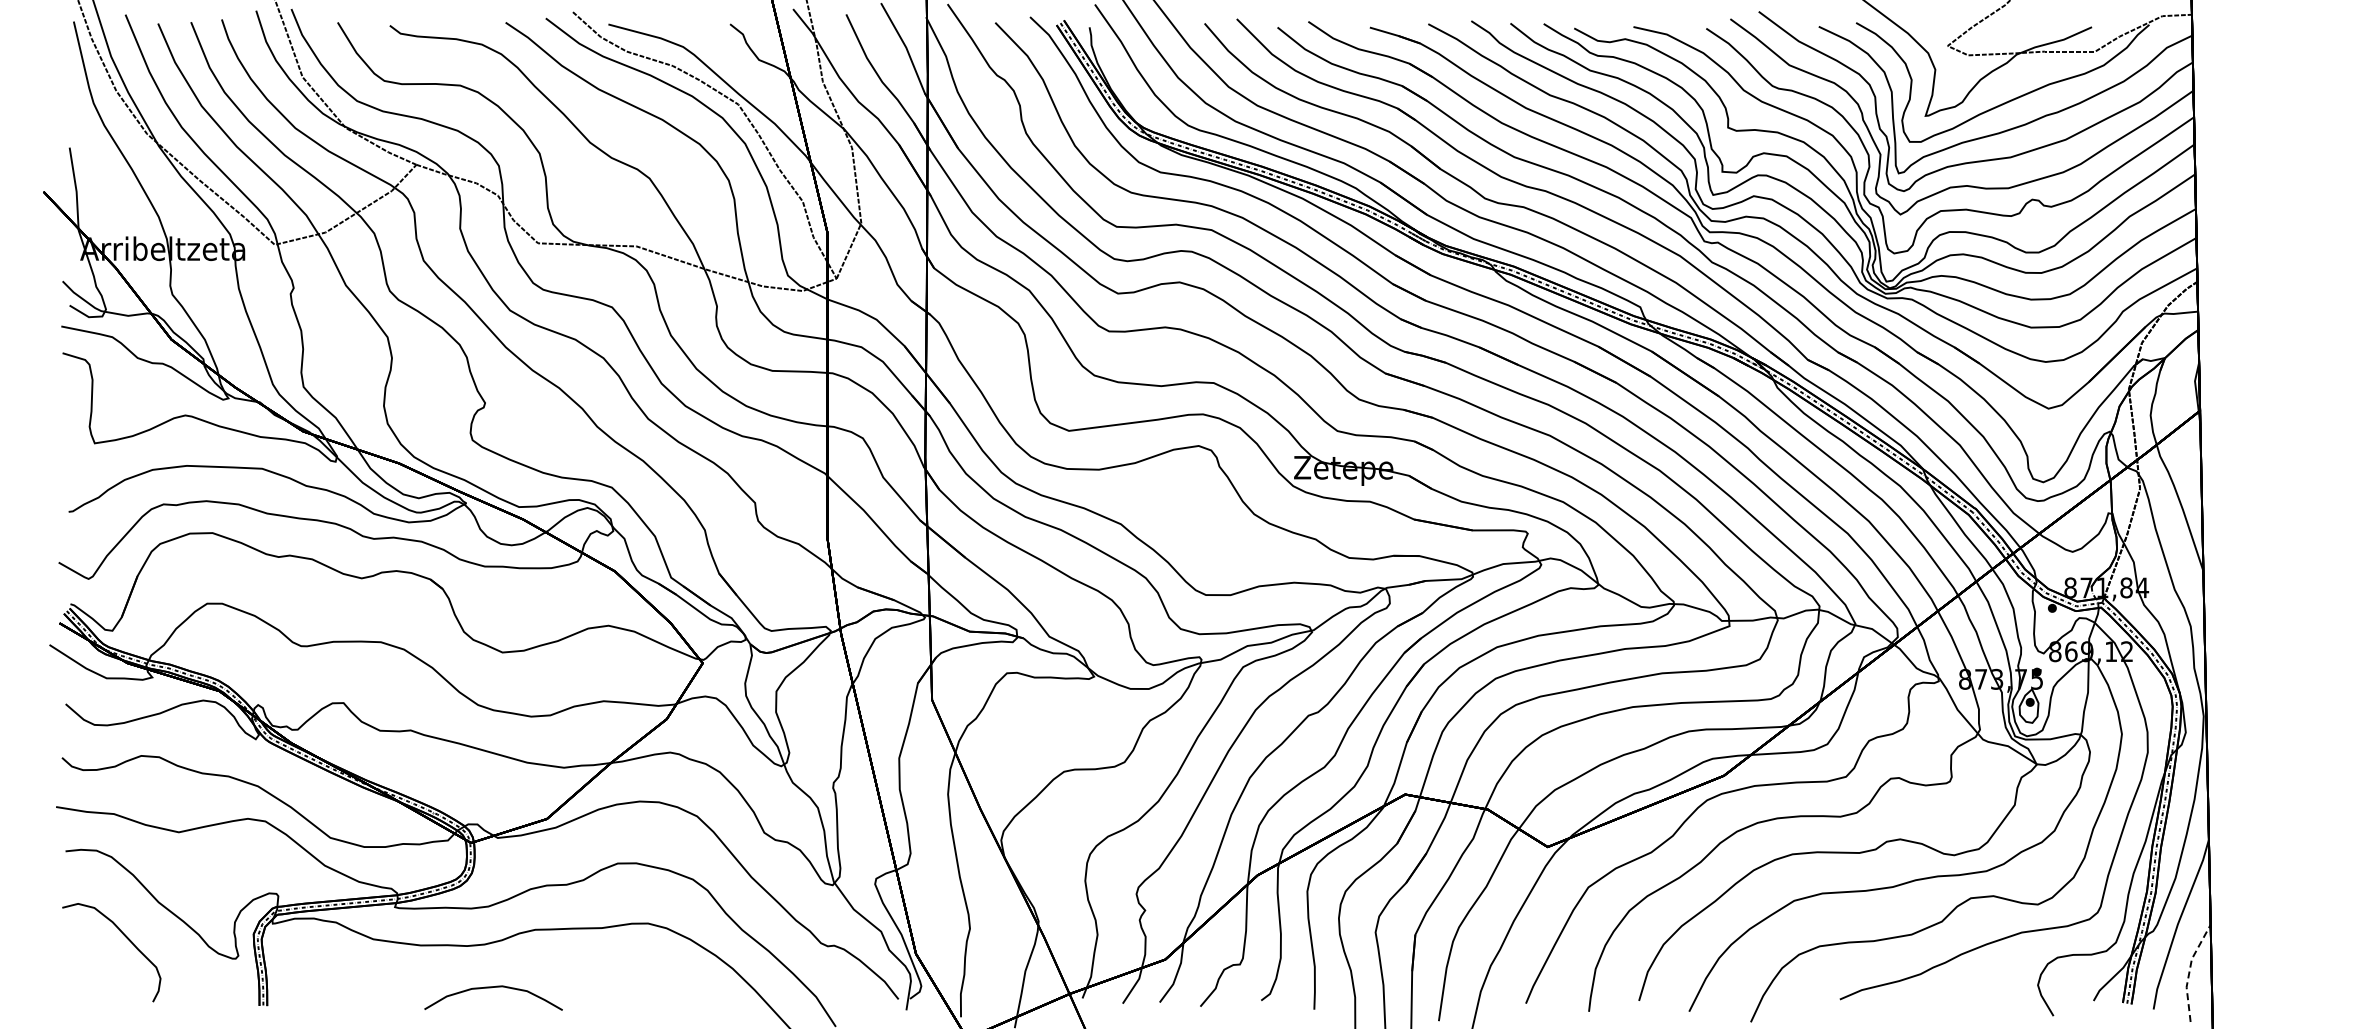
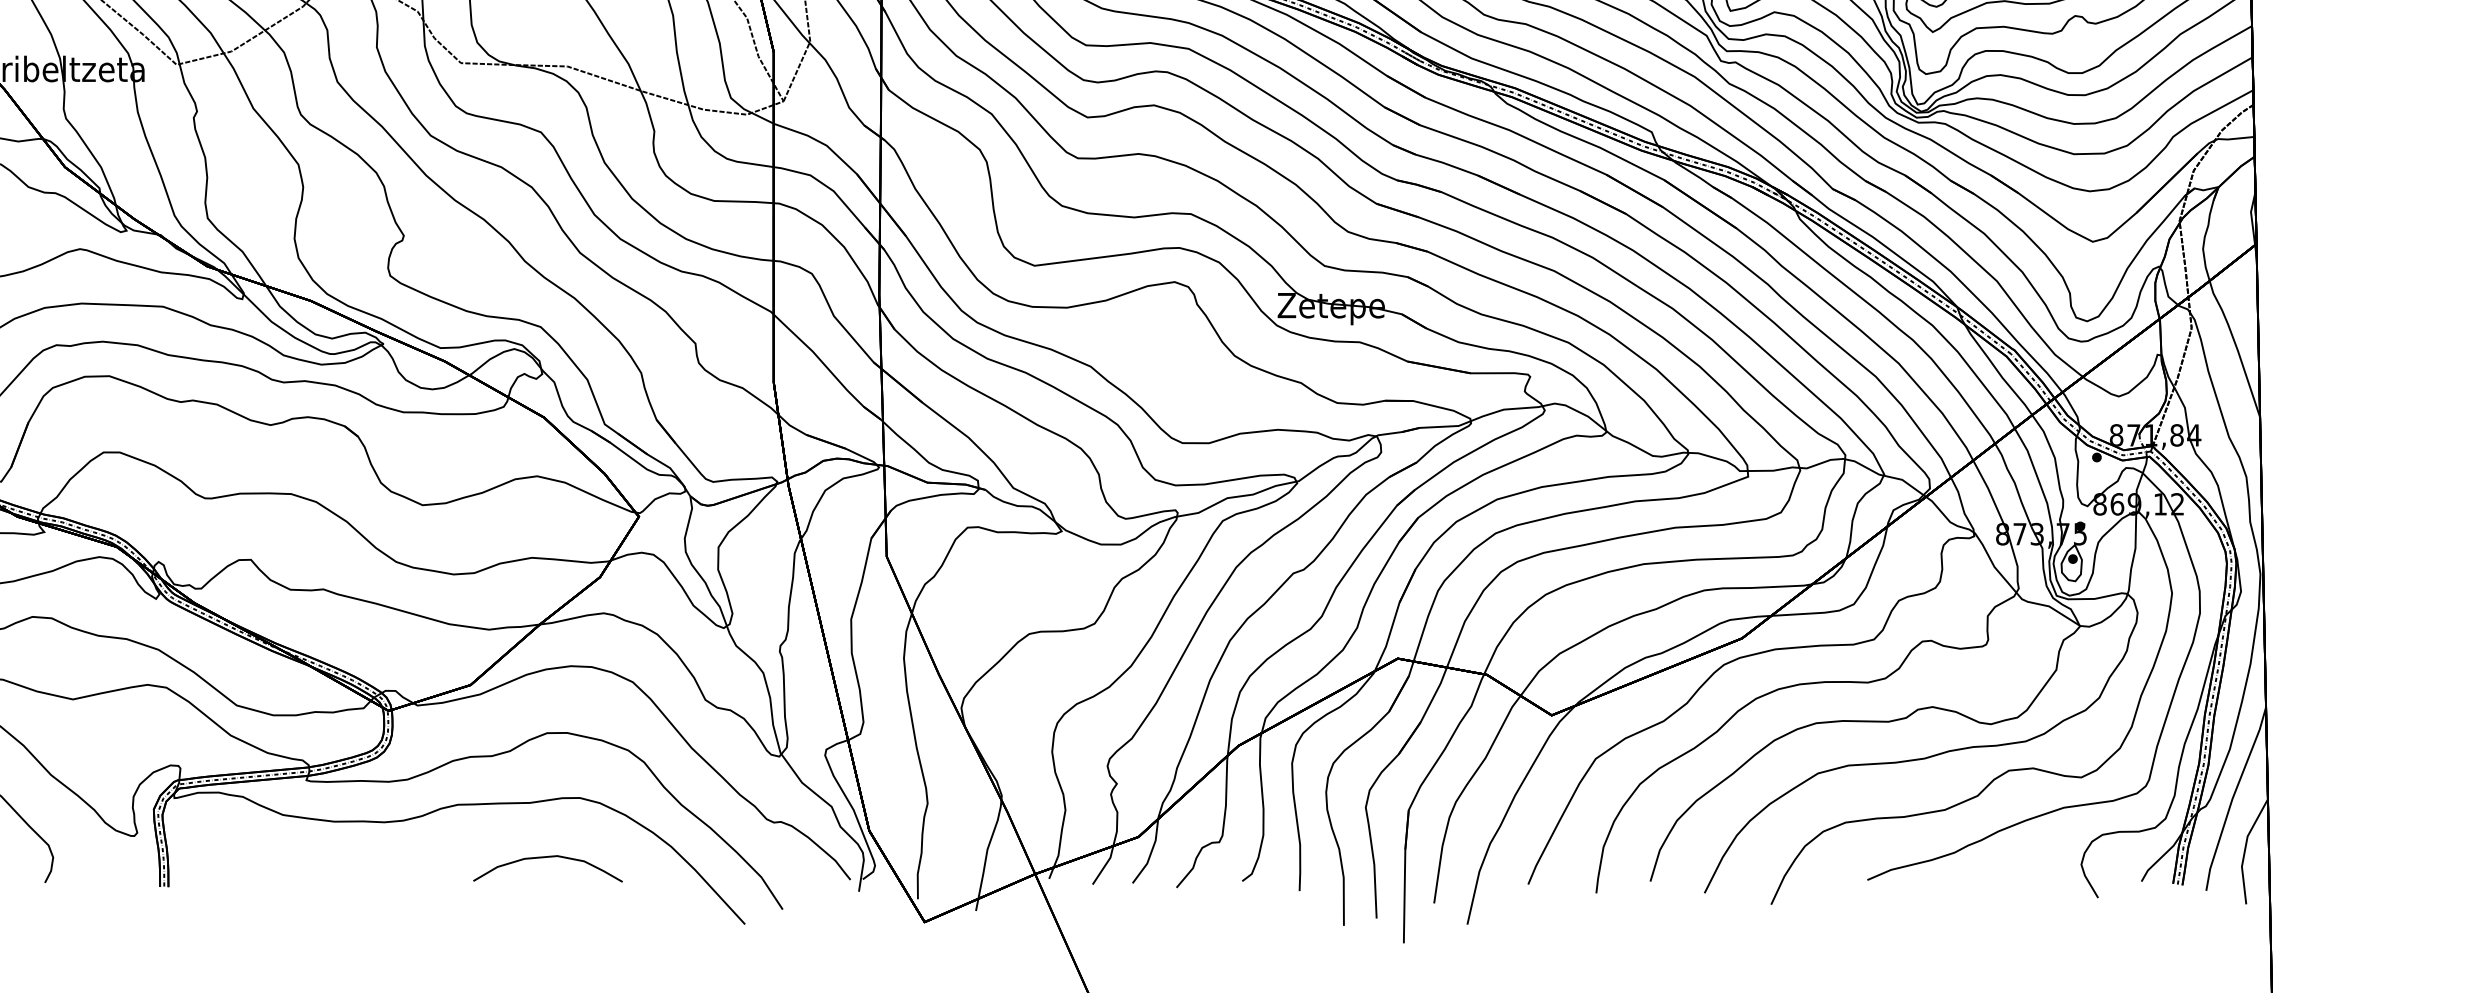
line: (2189, 970) -> (2245, 848), dashed -> solid
curve: (491, 988) -> (545, 858), moved

